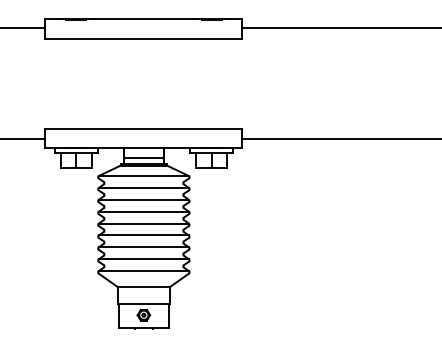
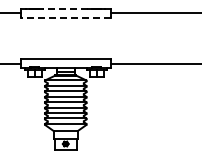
line: (143, 18) -> (65, 8), solid -> dashed
line: (143, 38) -> (65, 17), solid -> dashed

